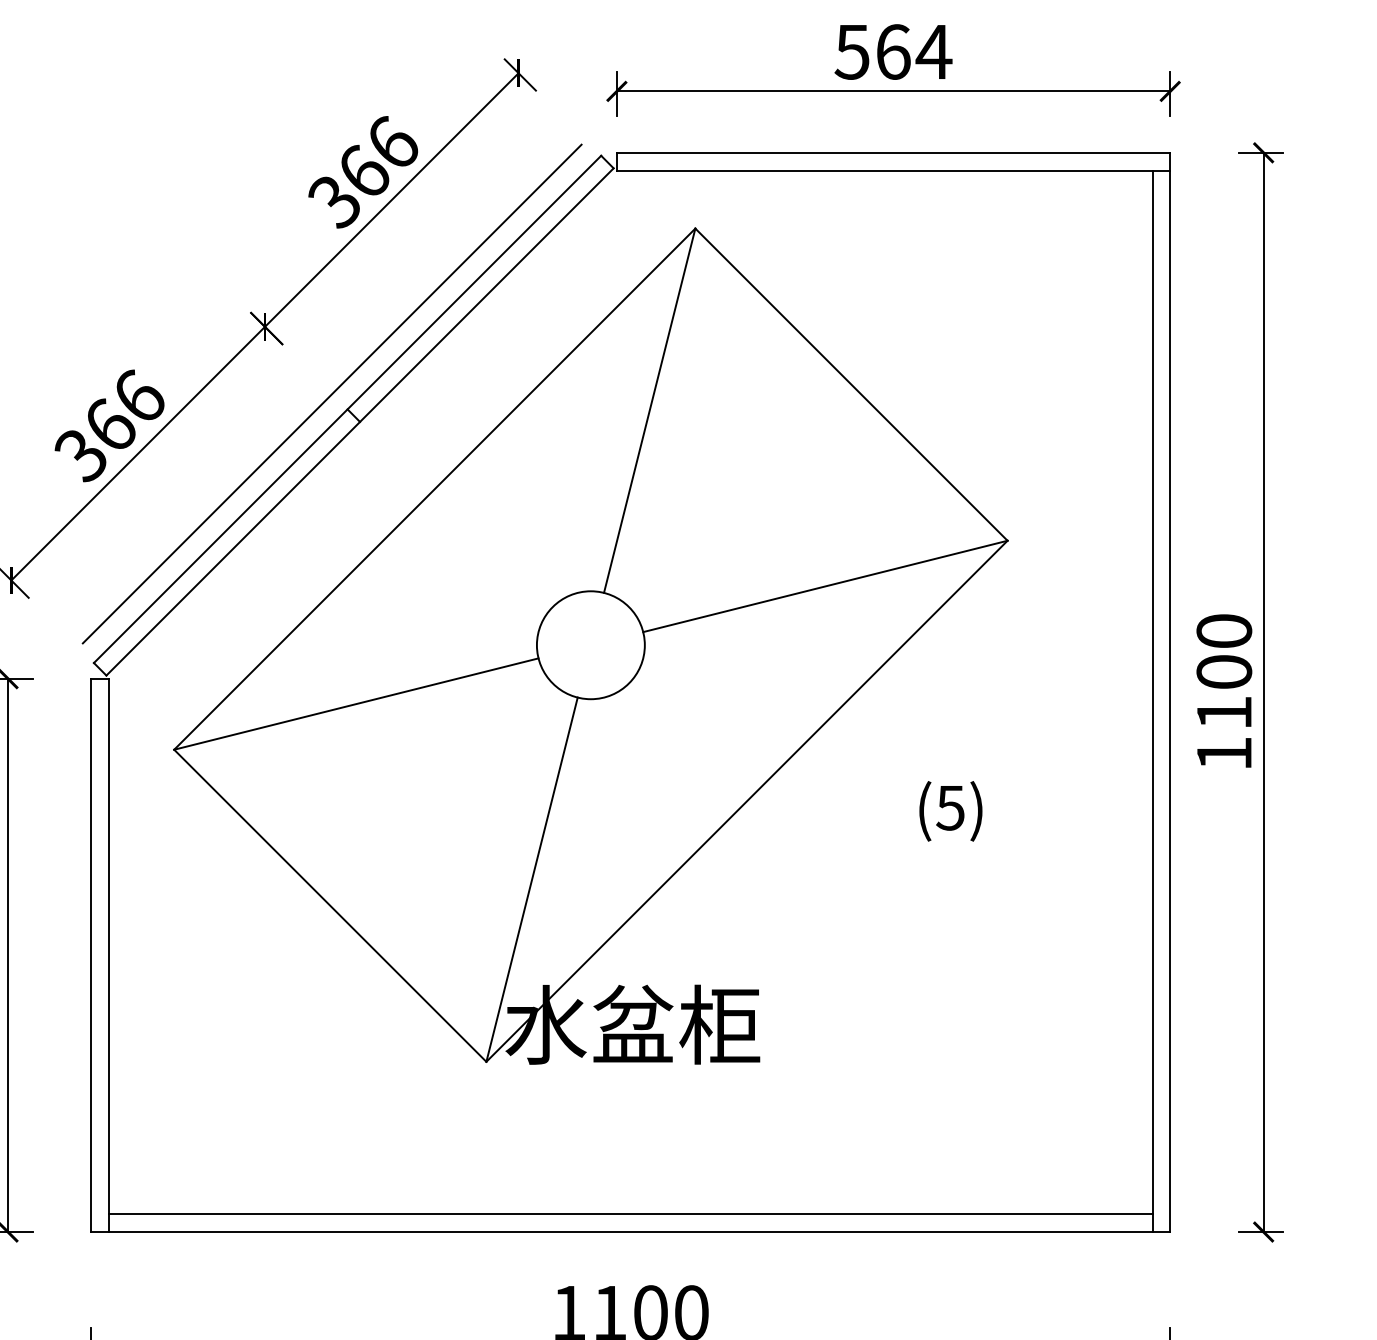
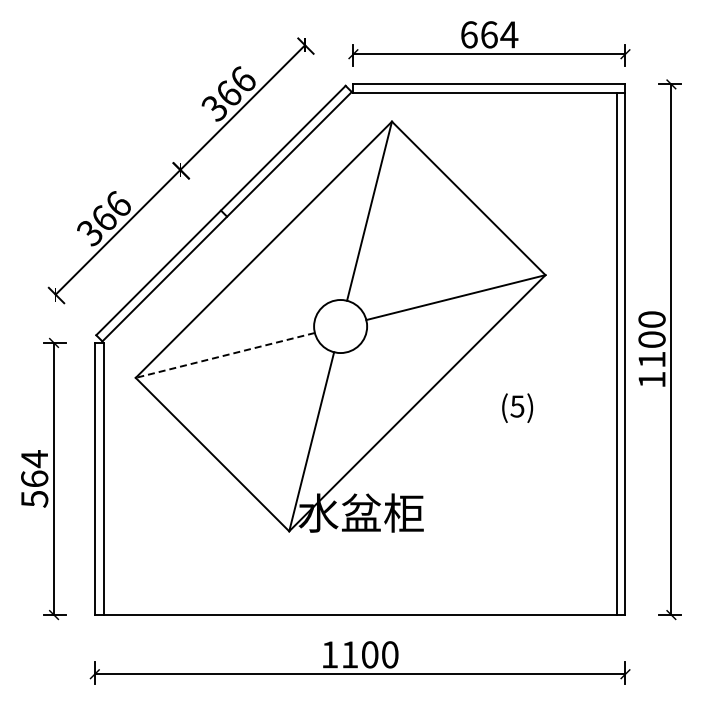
text: (850, 51) -> (468, 34), 564 -> 664
line: (332, 393) -> (213, 202), removed
line: (354, 704) -> (224, 355), solid -> dashed
line: (629, 1214) -> (359, 606), removed

